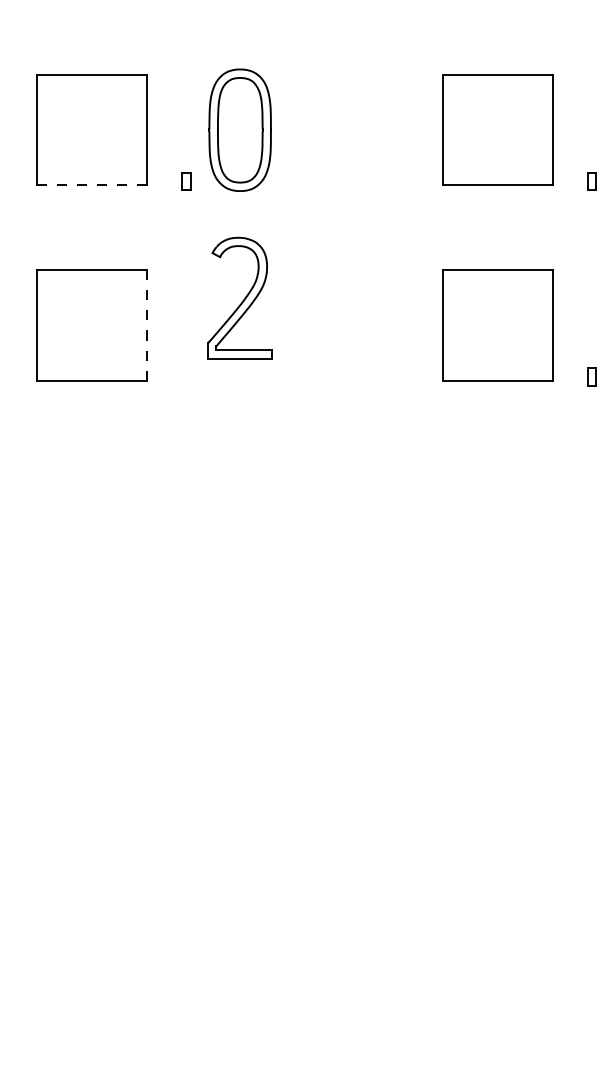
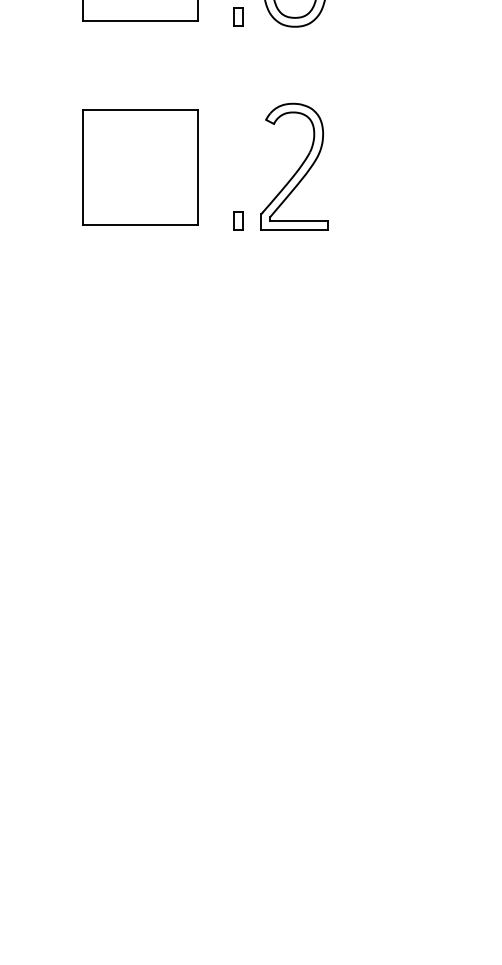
line: (92, 185) -> (140, 20), dashed -> solid
part: (239, 297) -> (294, 166), moved
line: (147, 324) -> (198, 166), dashed -> solid
part: (186, 376) -> (238, 220), added

